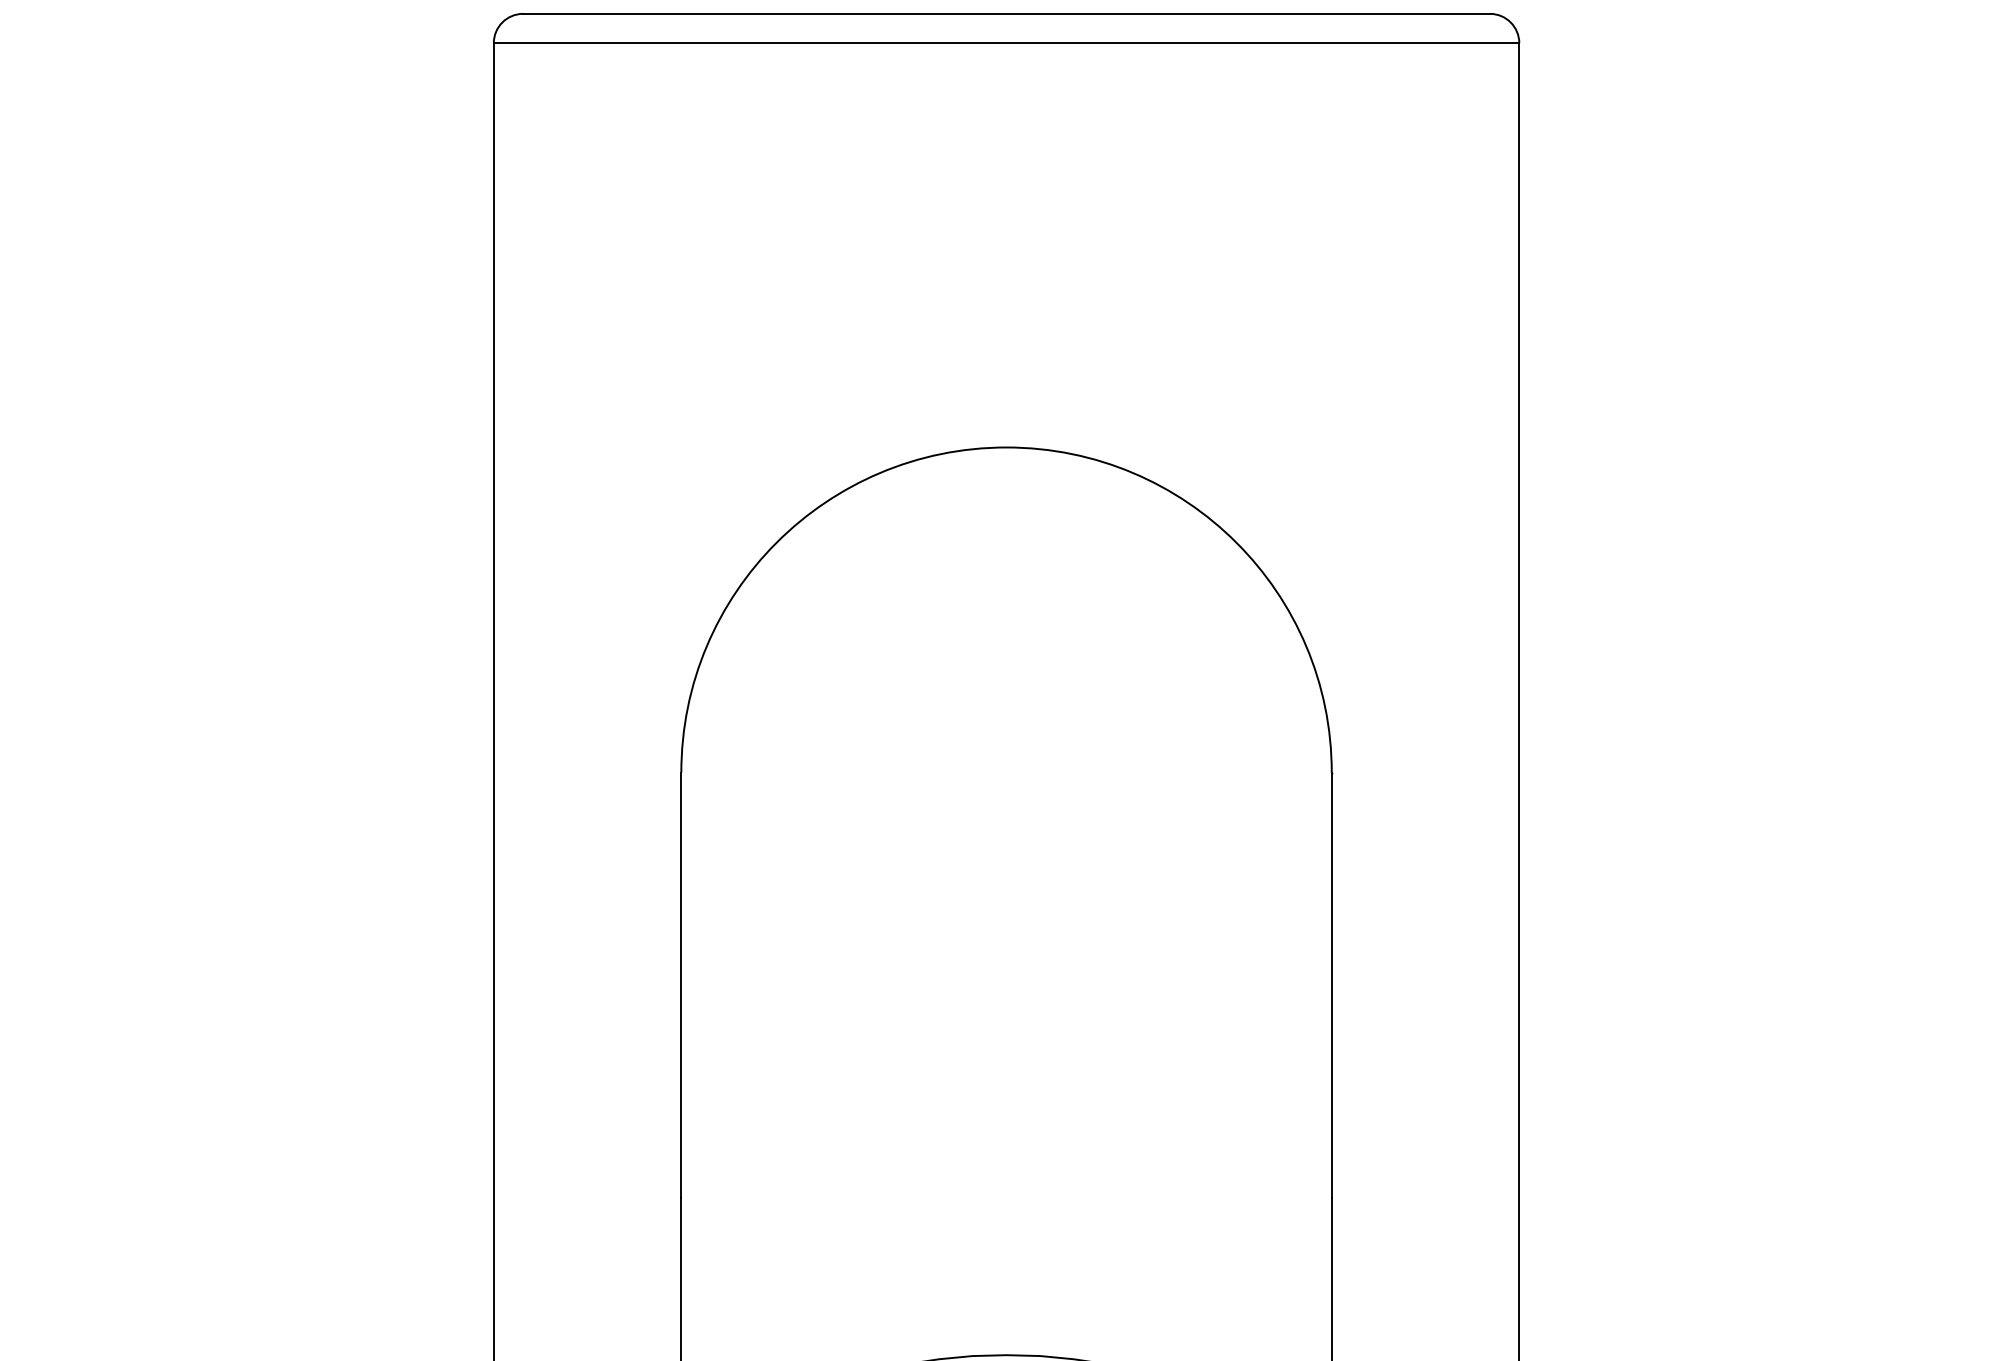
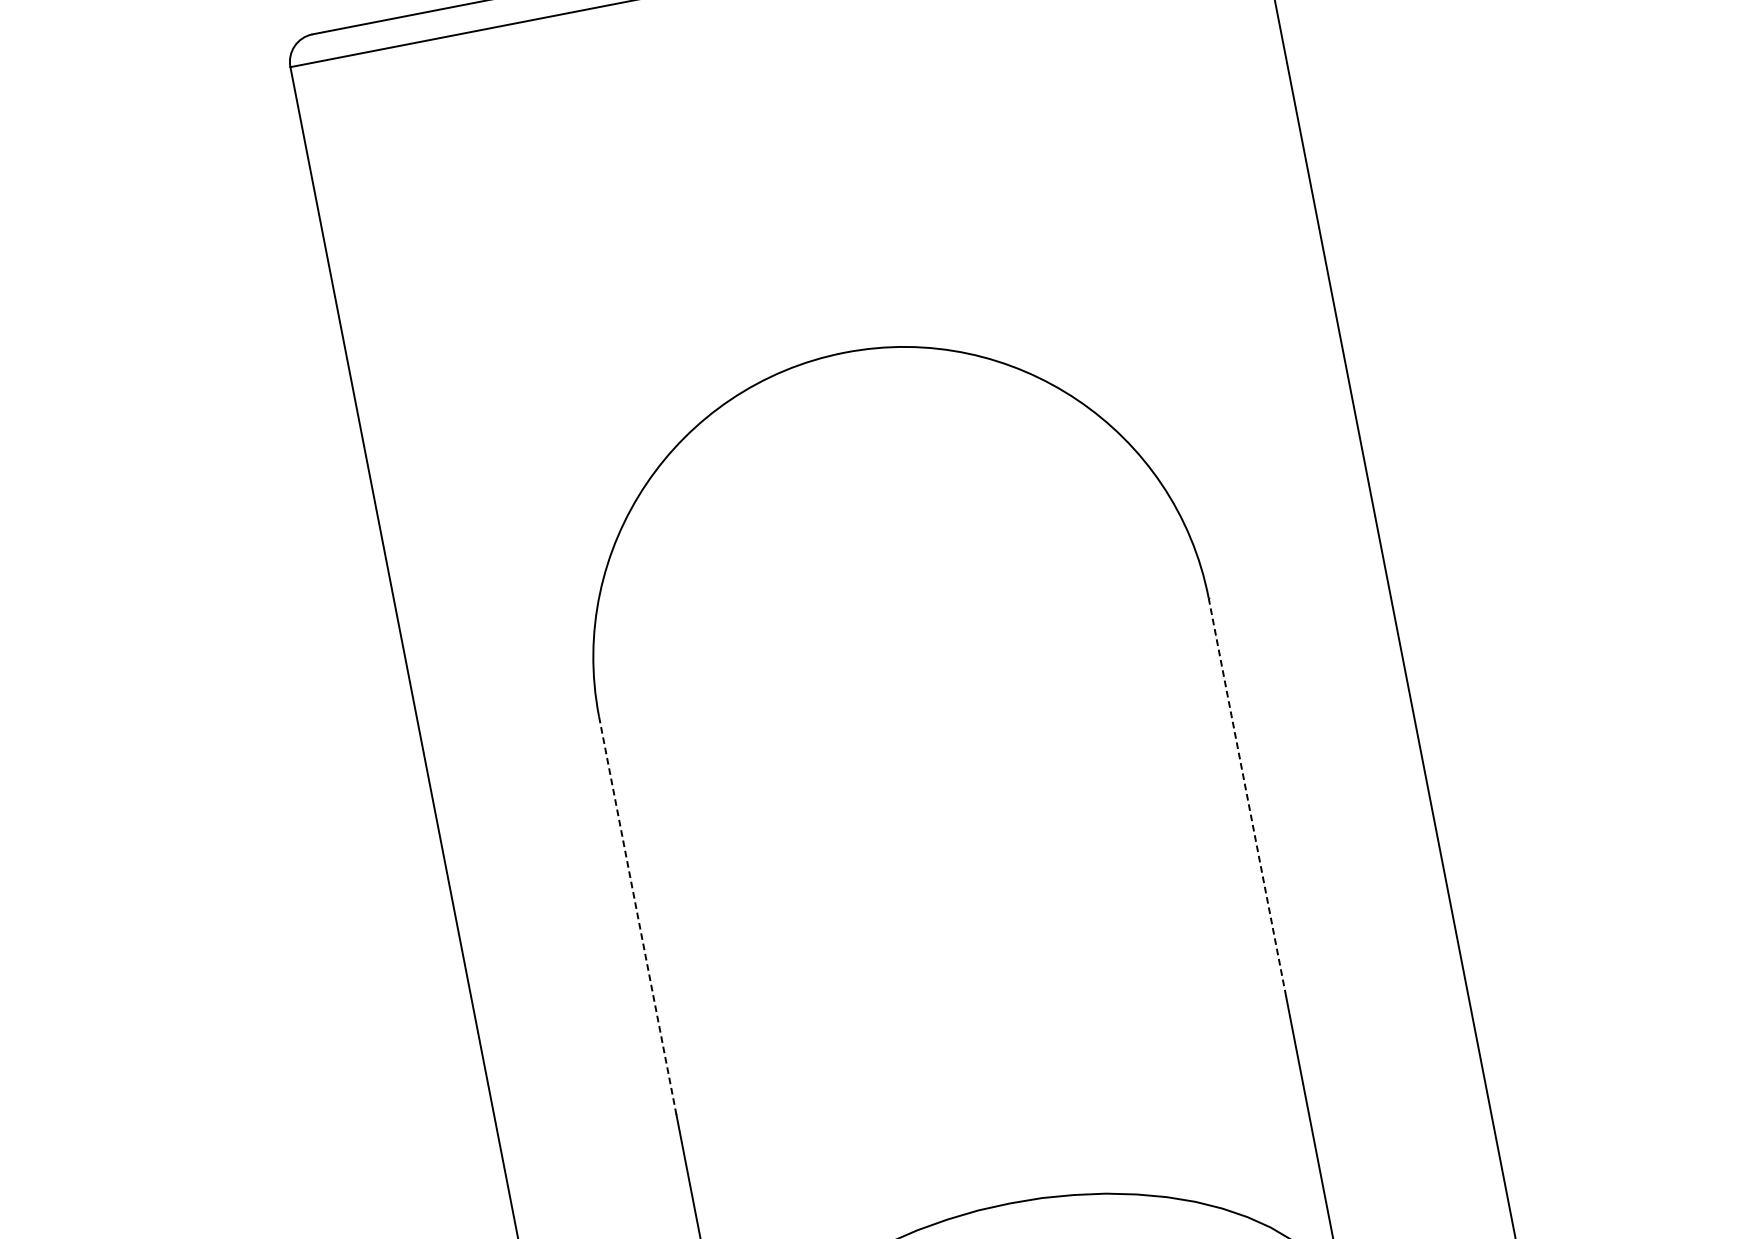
line: (1331, 984) -> (1247, 796), solid -> dashed
line: (681, 985) -> (638, 916), solid -> dashed

